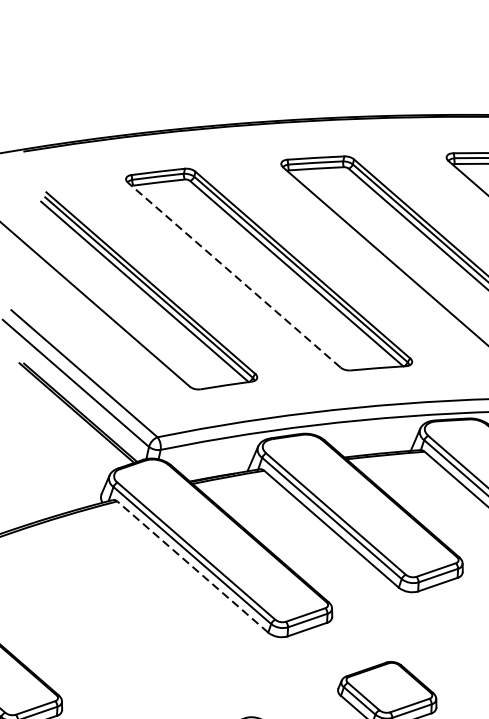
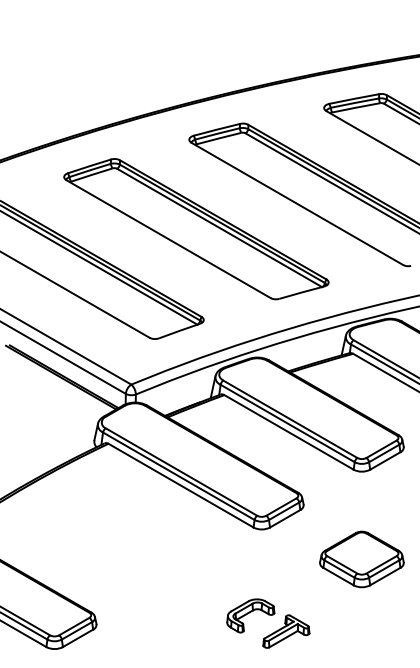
line: (234, 275) -> (168, 239), dashed -> solid
line: (193, 566) -> (181, 485), dashed -> solid

